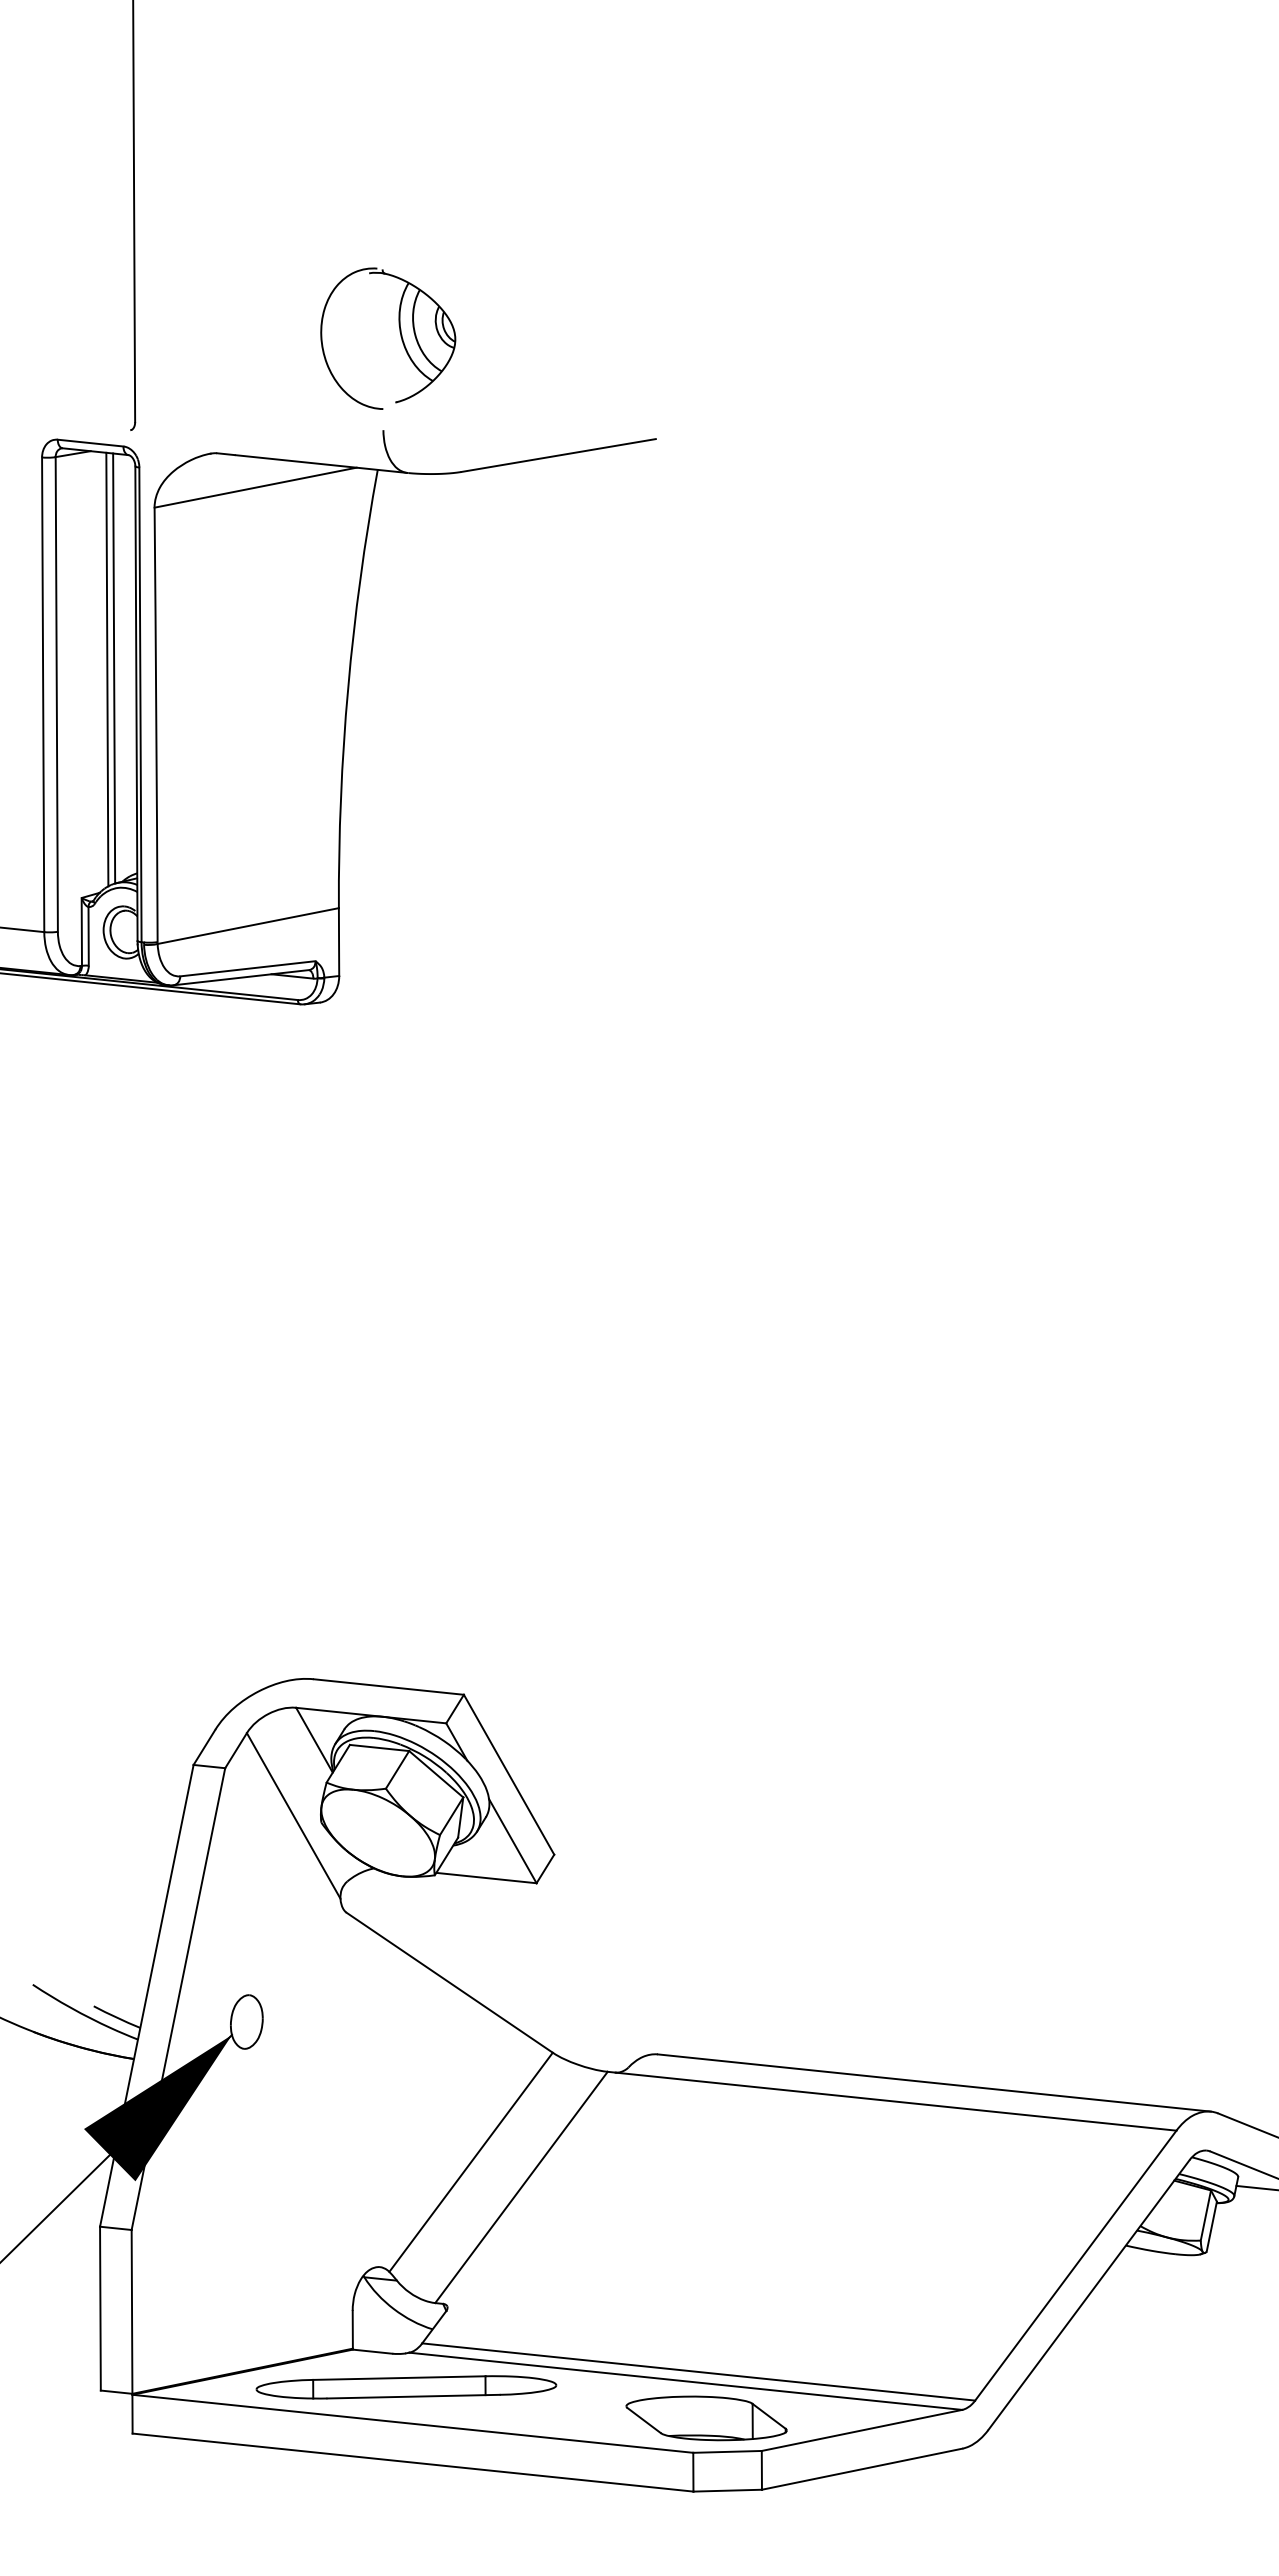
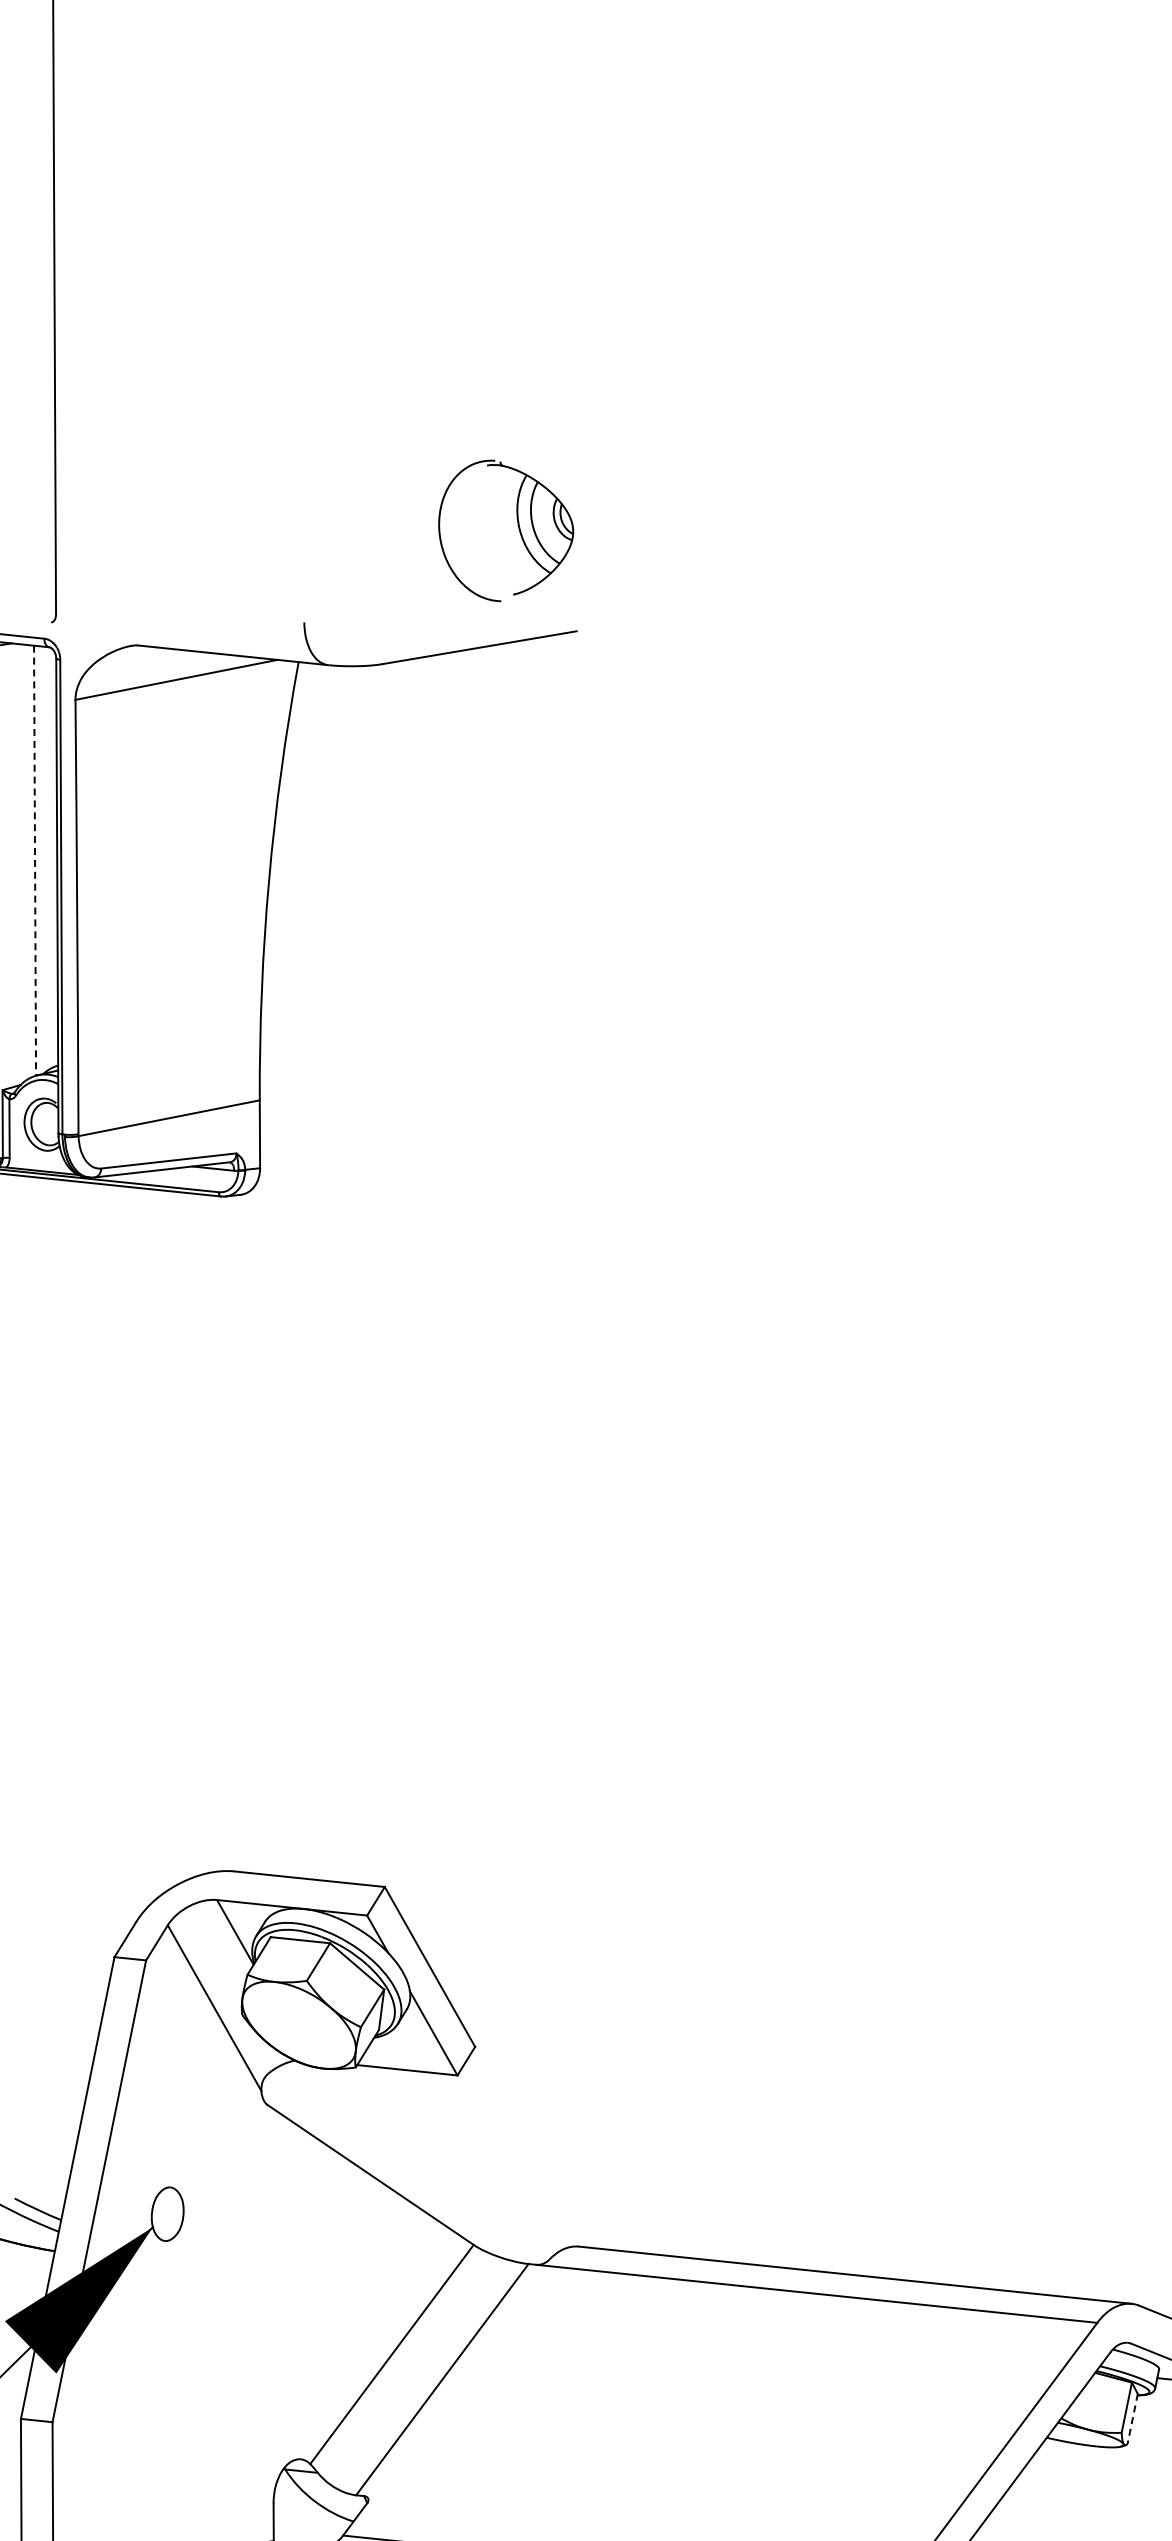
part: (400, 336) -> (518, 528), moved
line: (107, 669) -> (28, 861), removed
line: (114, 669) -> (35, 861), solid -> dashed
line: (1211, 2226) -> (1132, 2418), solid -> dashed

